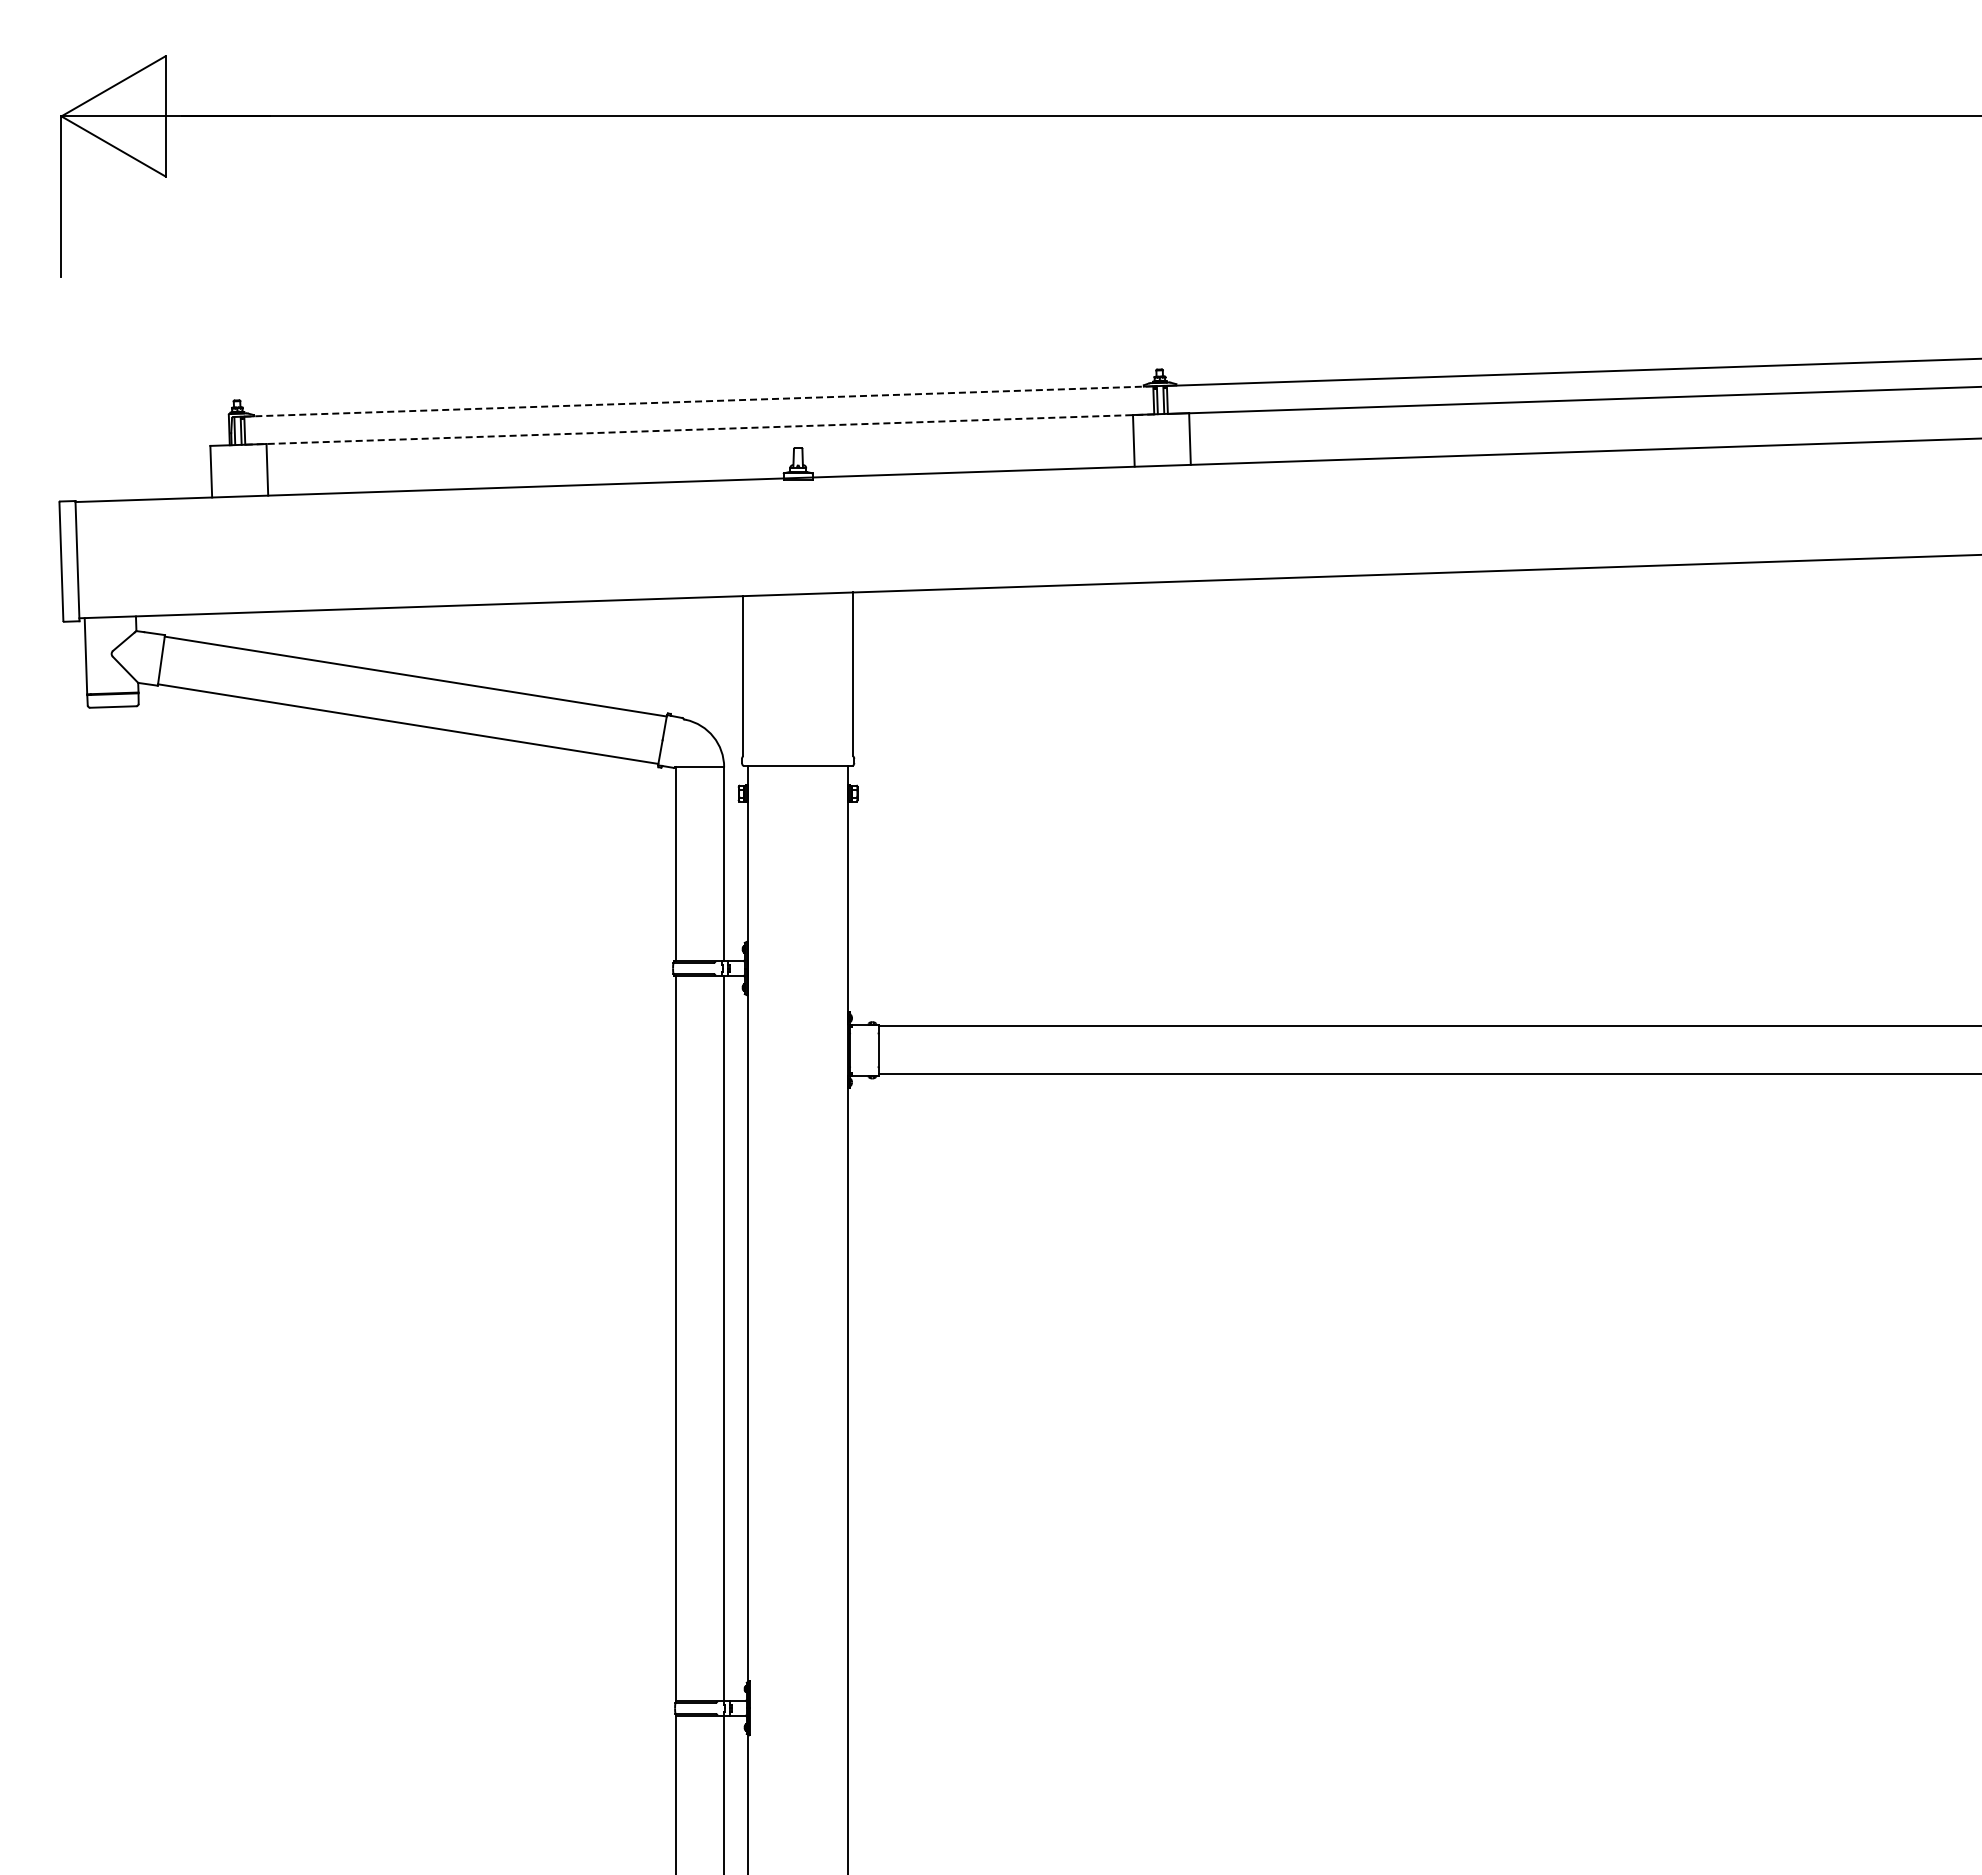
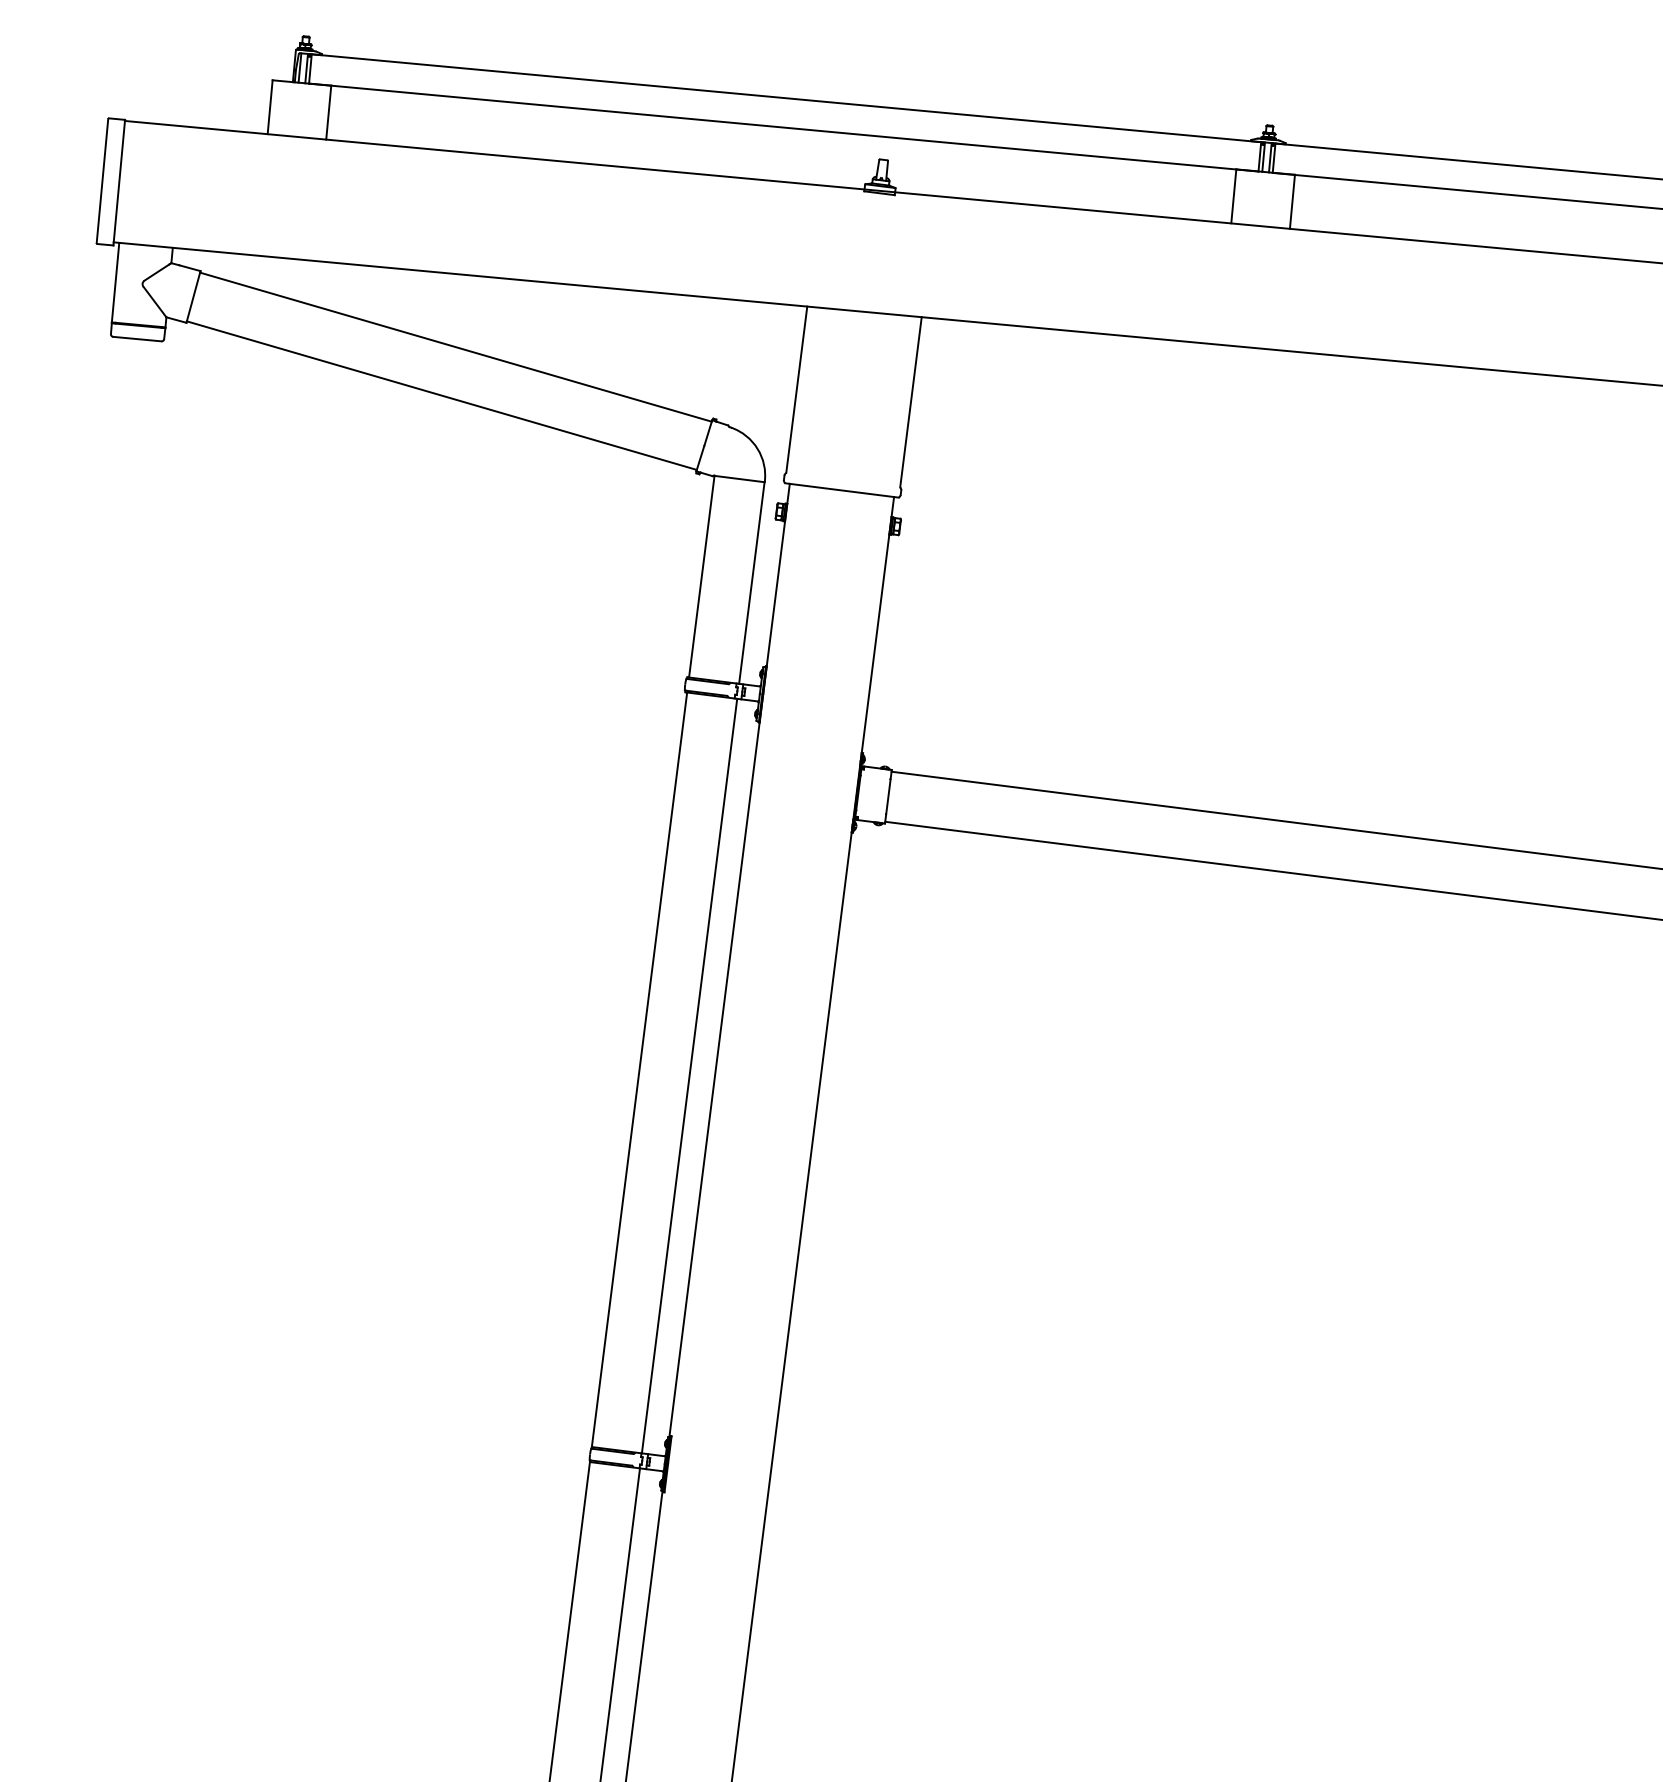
line: (698, 401) -> (786, 98), dashed -> solid
line: (699, 429) -> (783, 127), dashed -> solid

